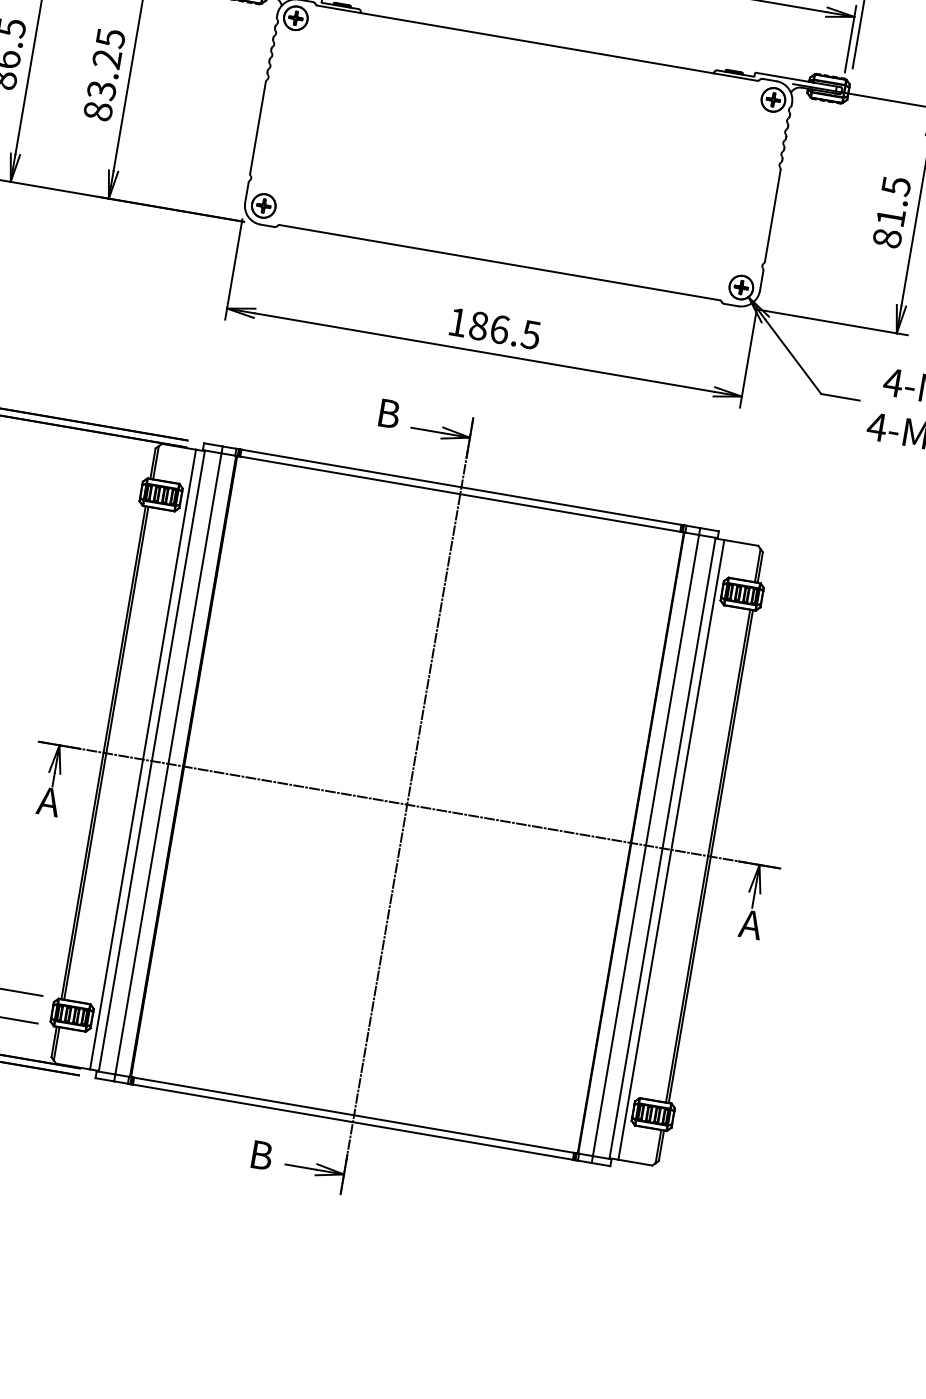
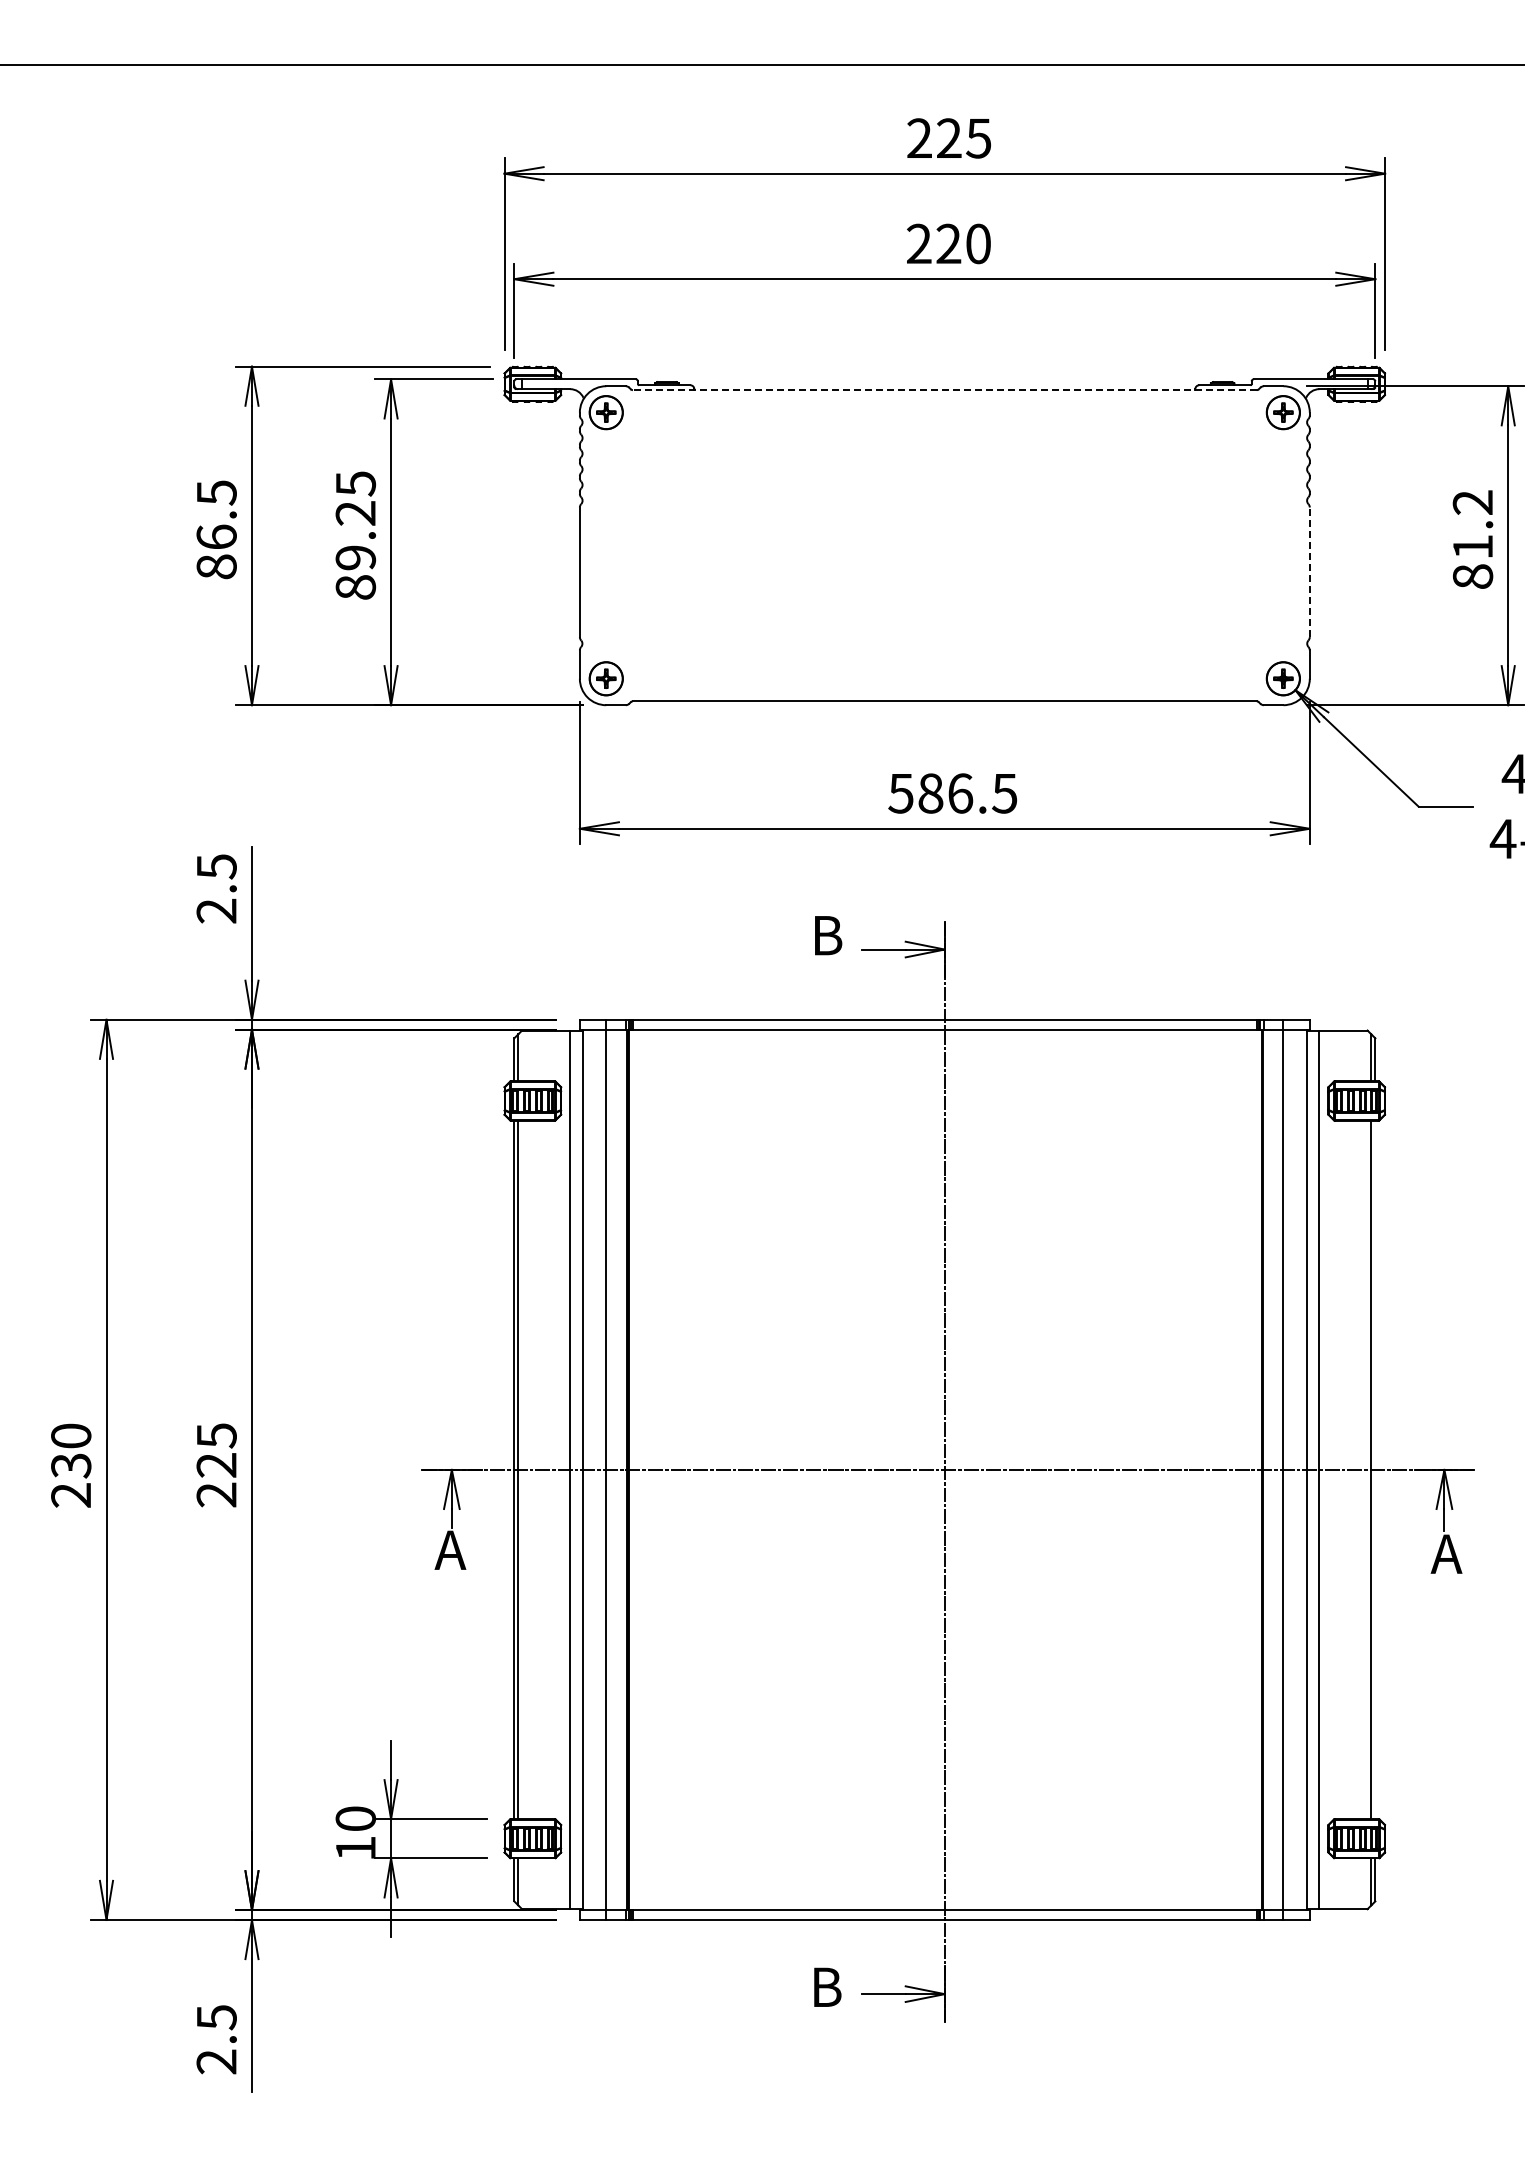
line: (537, 43) -> (944, 390), solid -> dashed
text: (101, 90) -> (355, 557), 83.25 -> 89.25
text: (895, 186) -> (1472, 502), 81.5 -> 81.2
line: (772, 215) -> (1309, 572), solid -> dashed
text: (457, 322) -> (900, 793), 186.5 -> 586.5
line: (711, 856) -> (1375, 1469), removed

